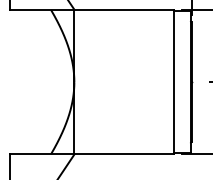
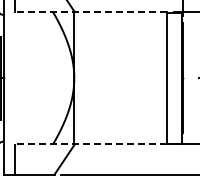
line: (91, 10) -> (90, 12), solid -> dashed
line: (91, 153) -> (90, 144), solid -> dashed

